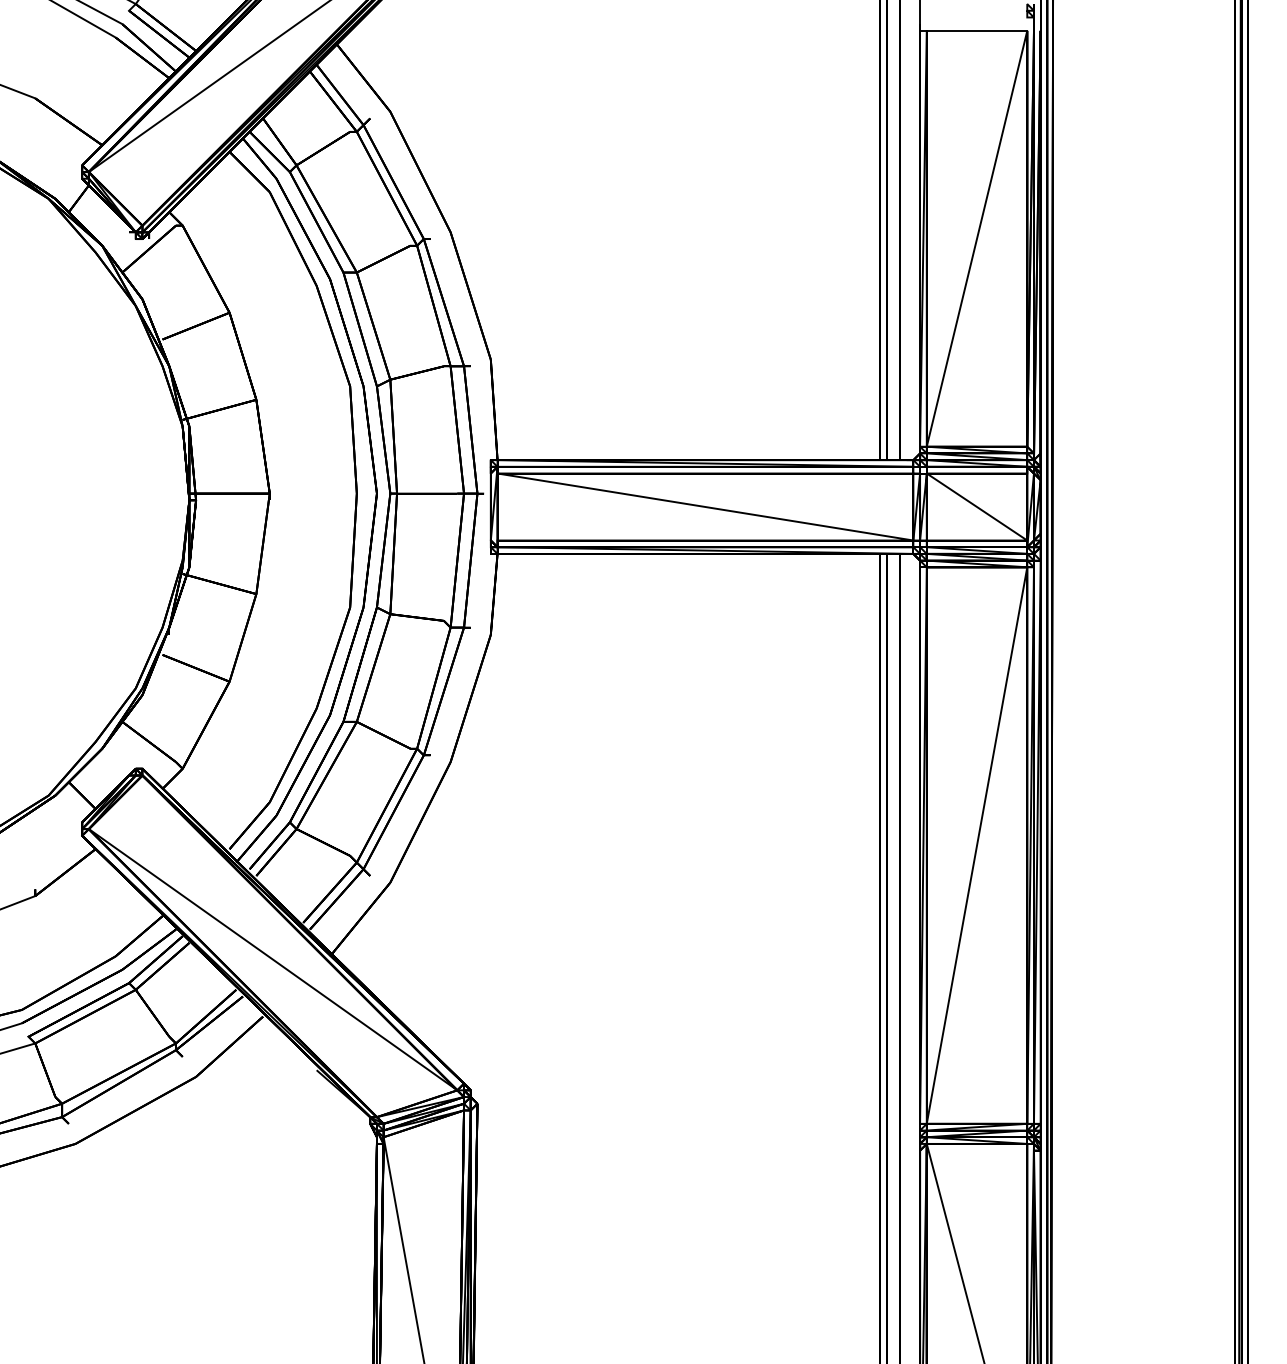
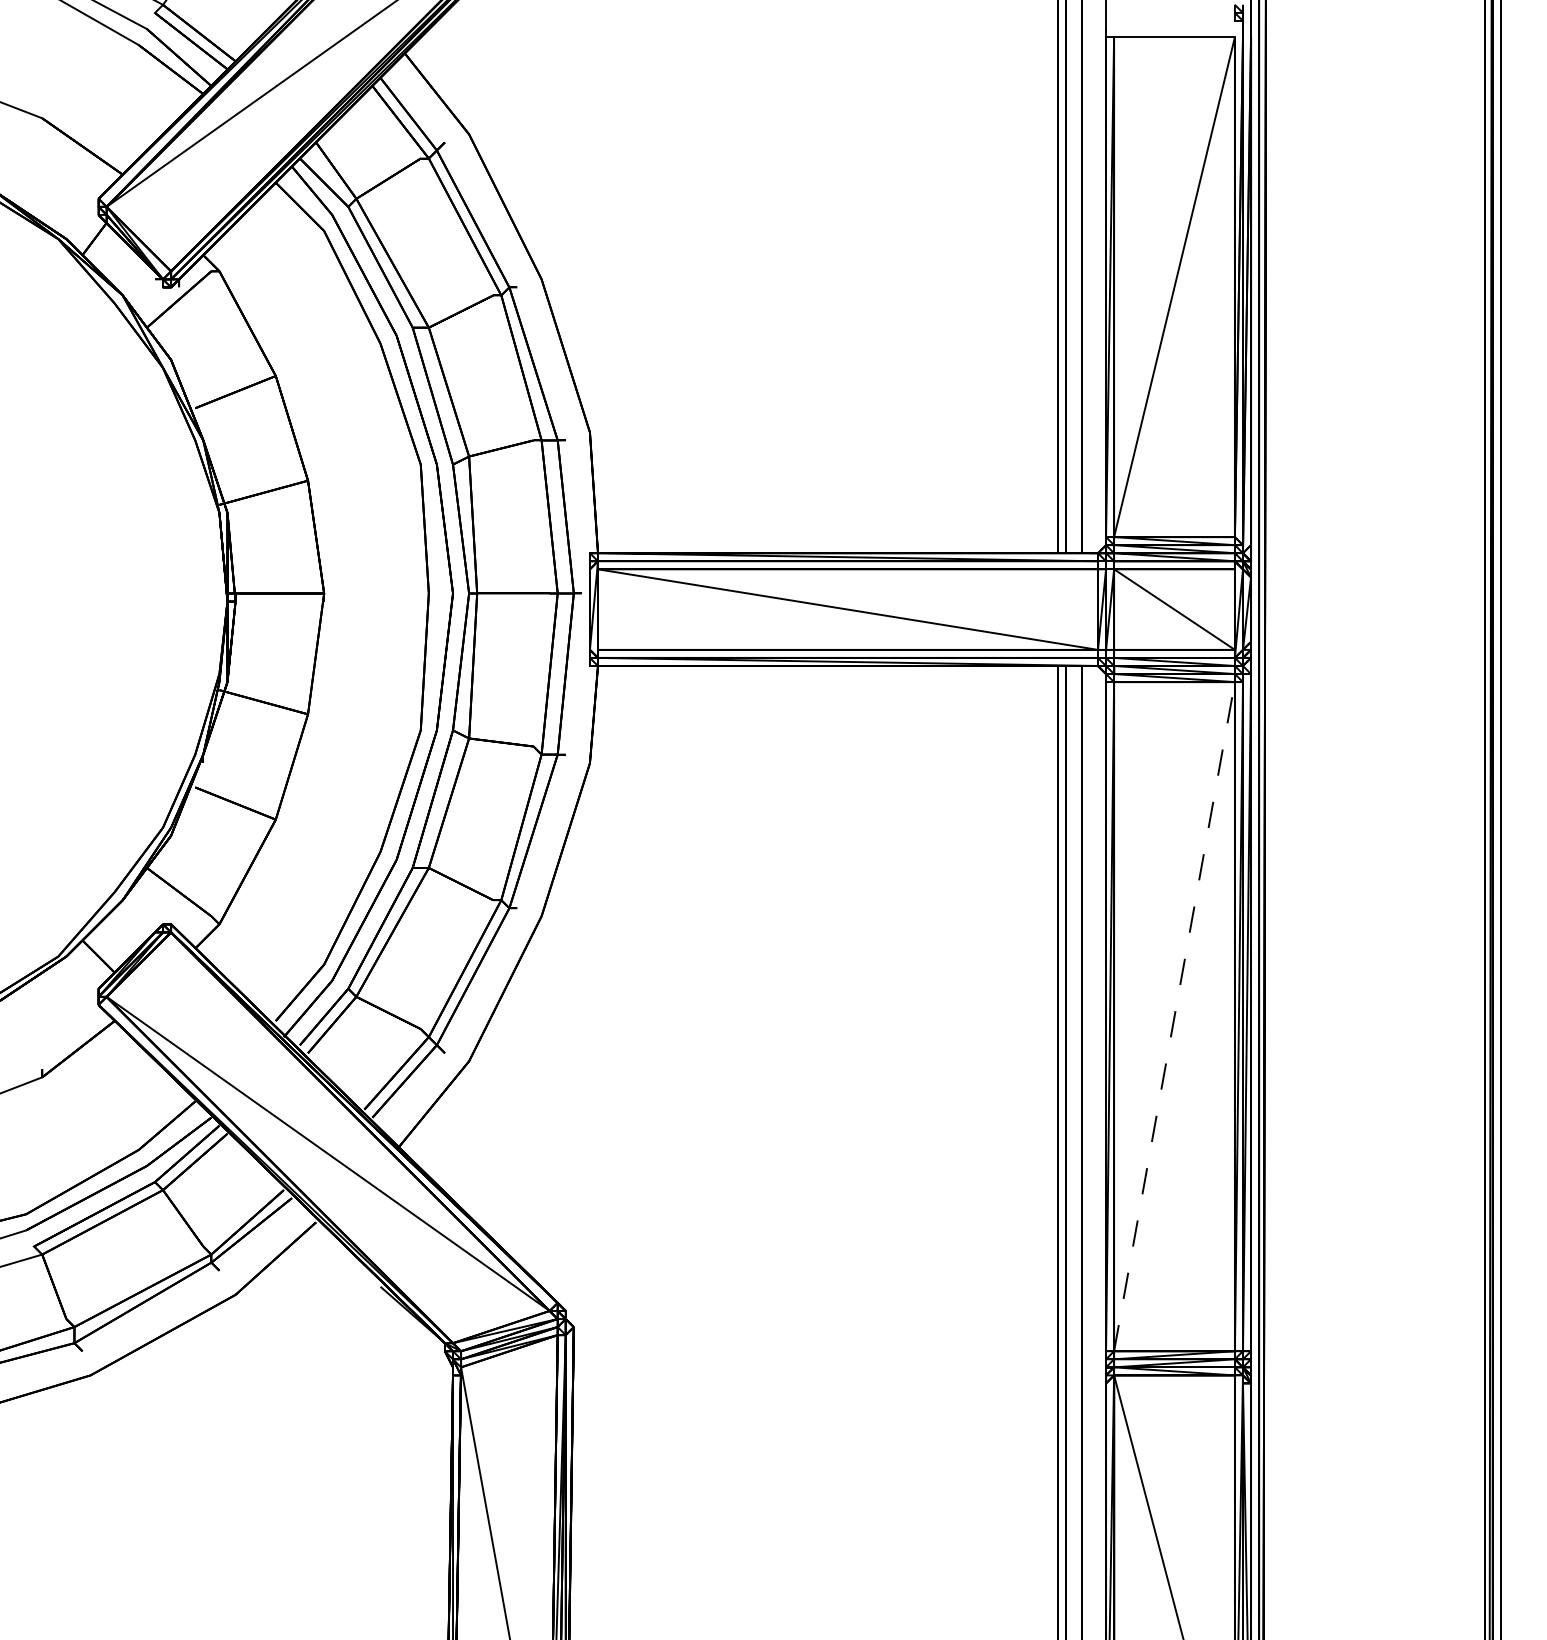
line: (986, 795) -> (1185, 956), solid -> dashed

